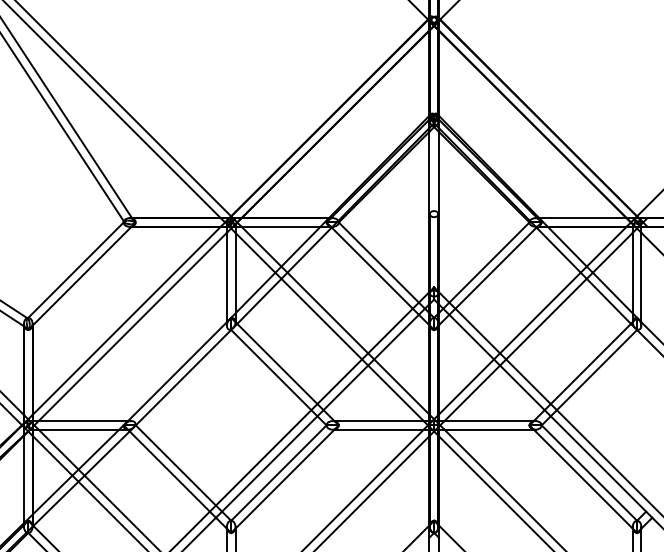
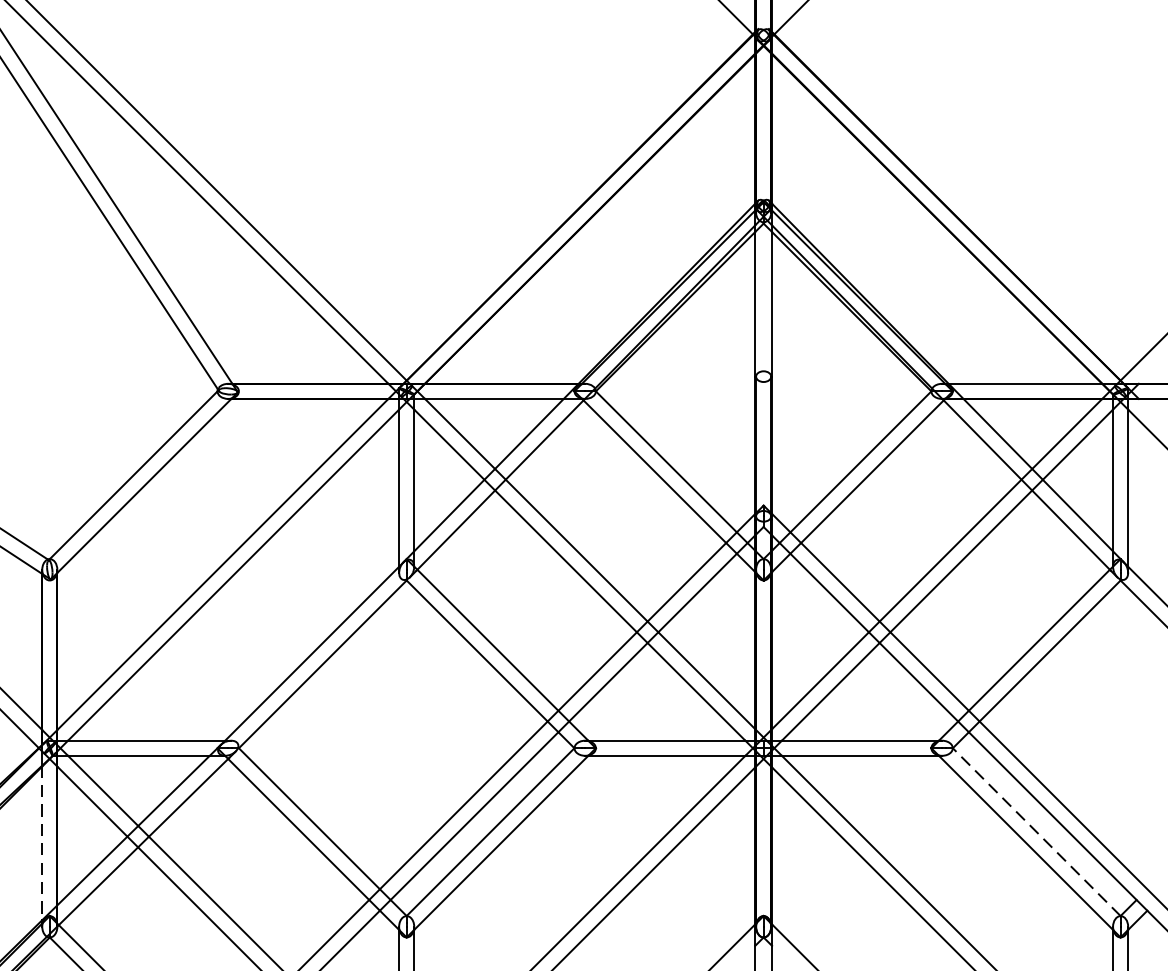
line: (589, 472) -> (1036, 831), solid -> dashed
line: (23, 479) -> (41, 843), solid -> dashed

